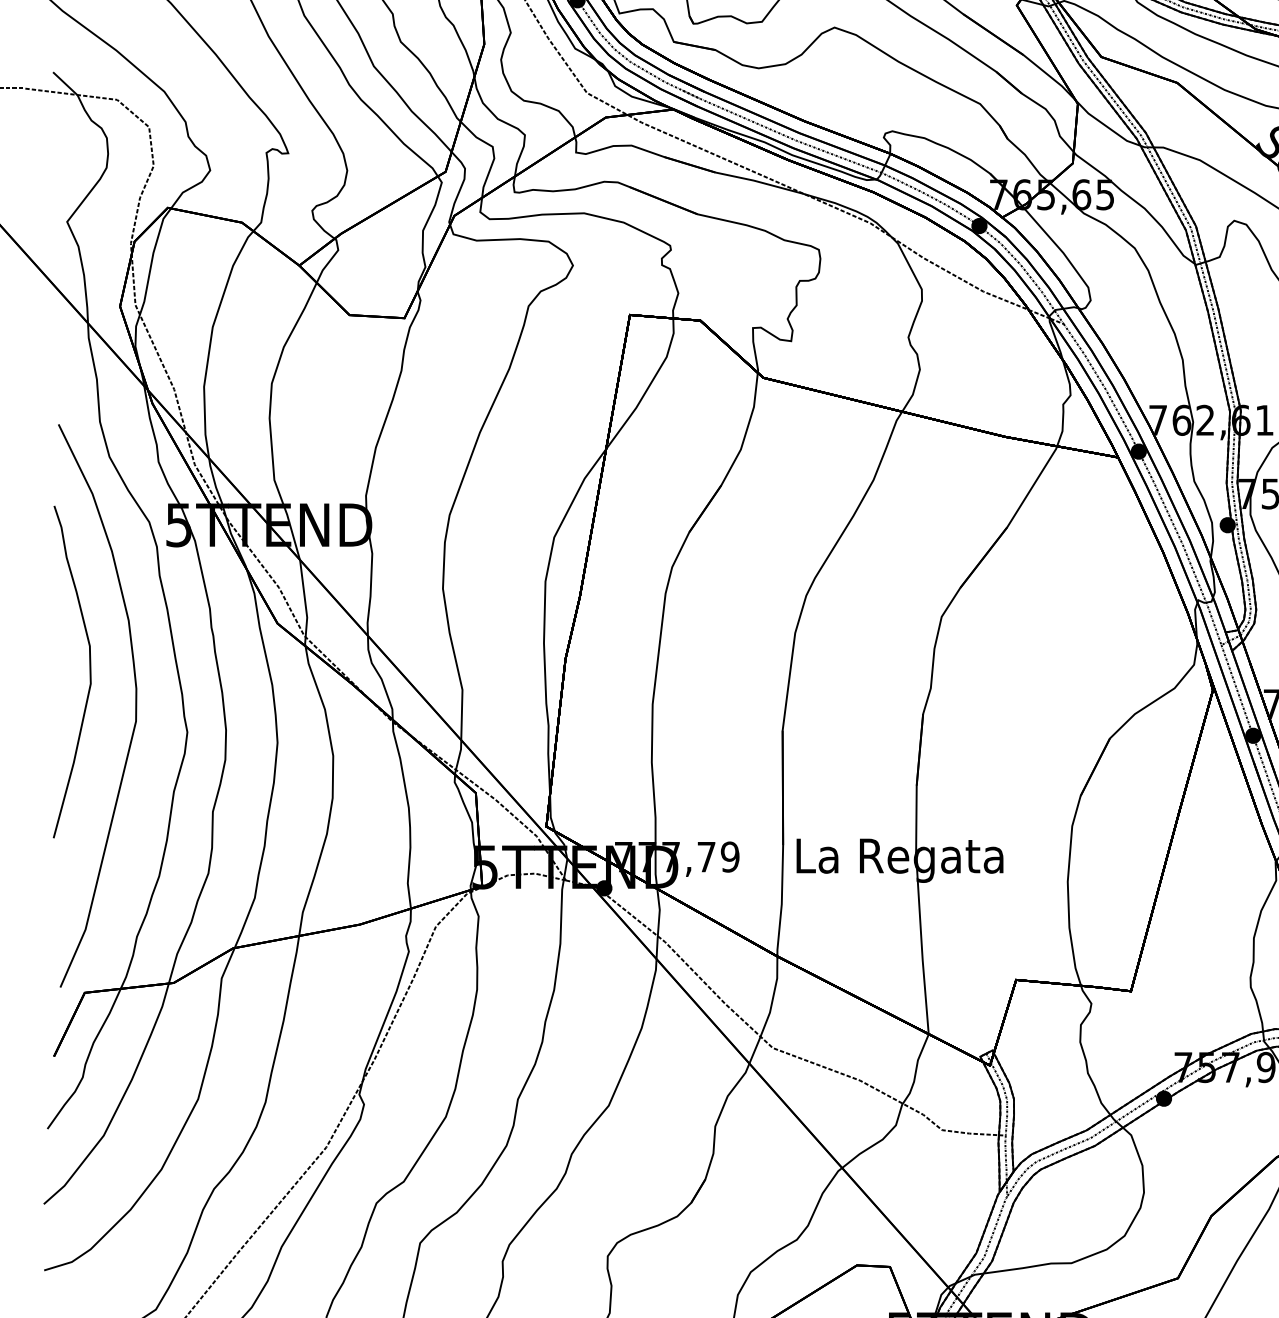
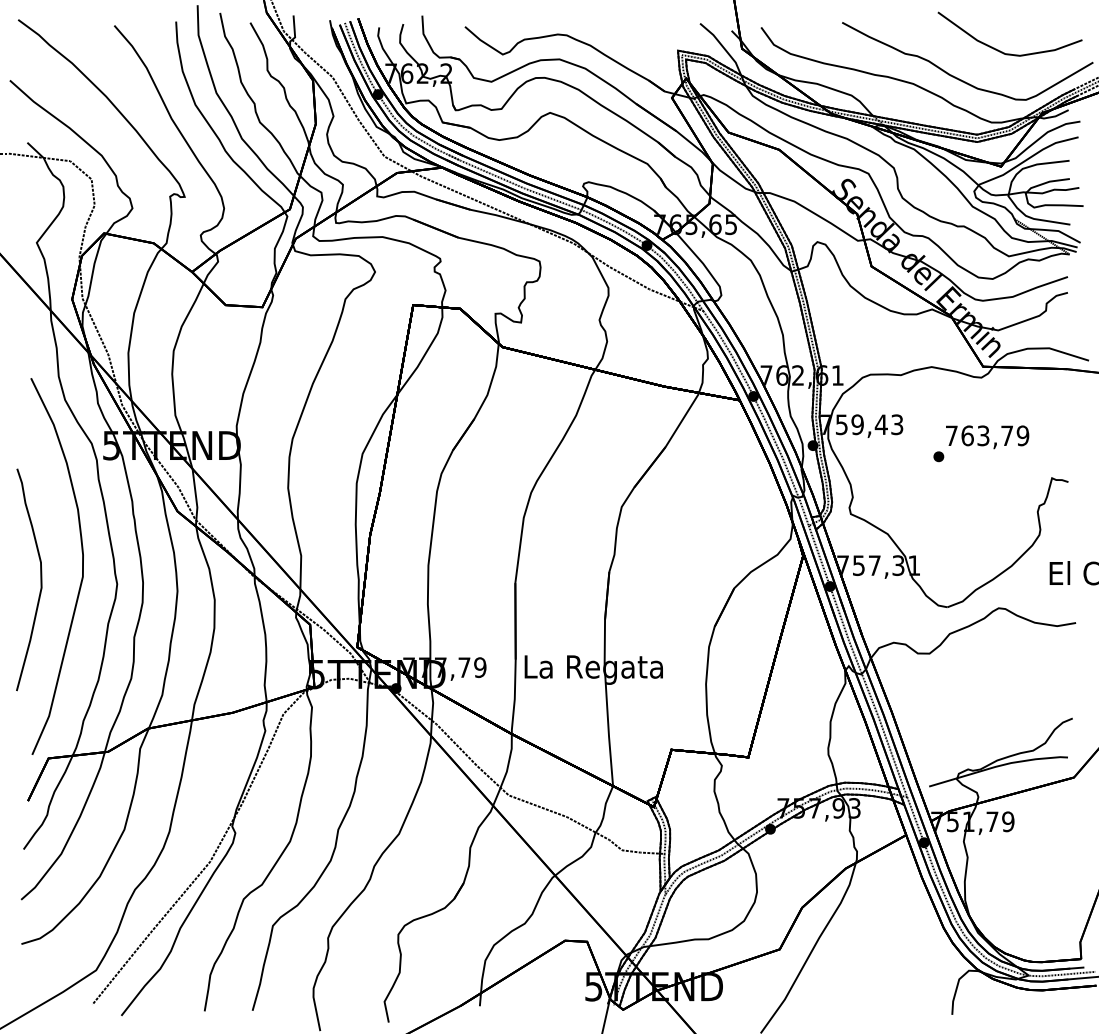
part: (89, 671) -> (40, 579), moved

